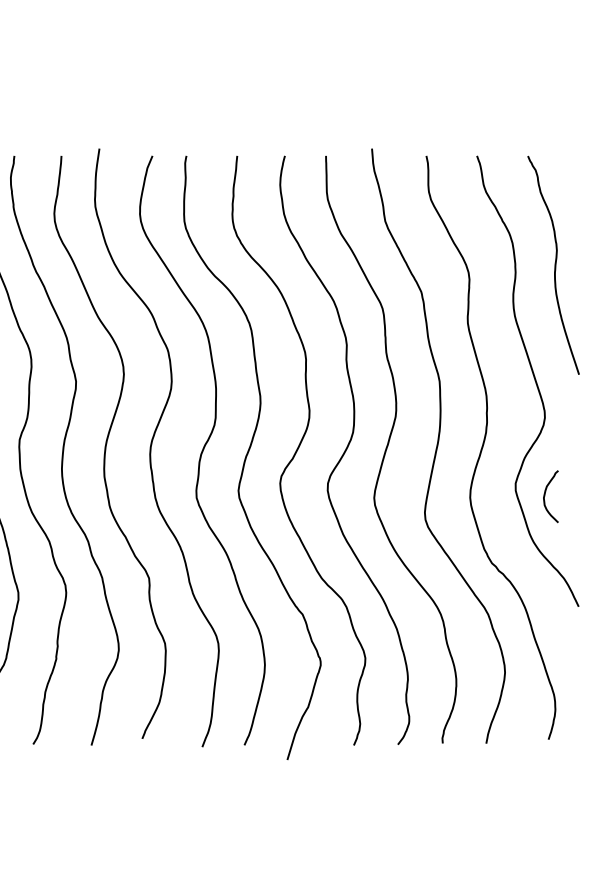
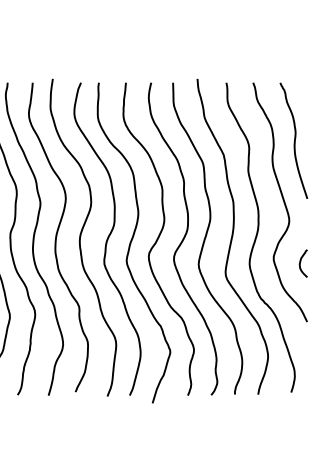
curve: (545, 496) -> (300, 263), moved

